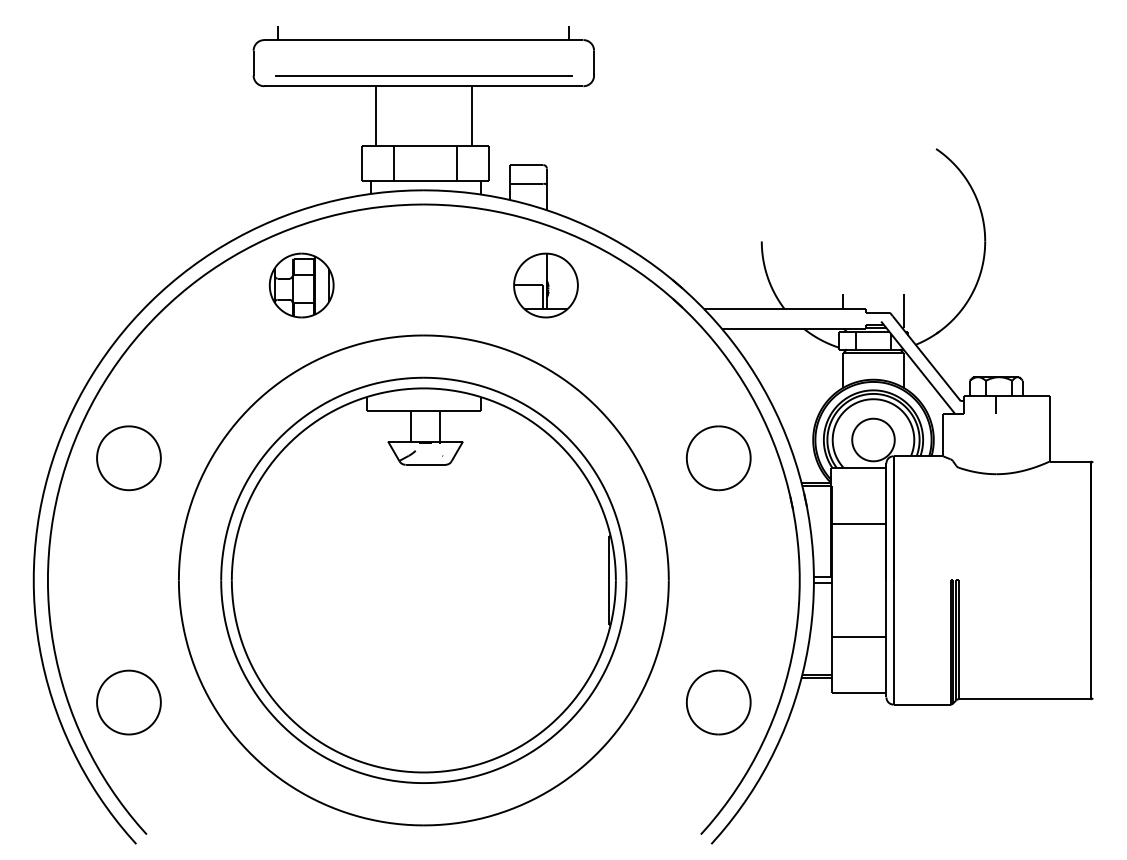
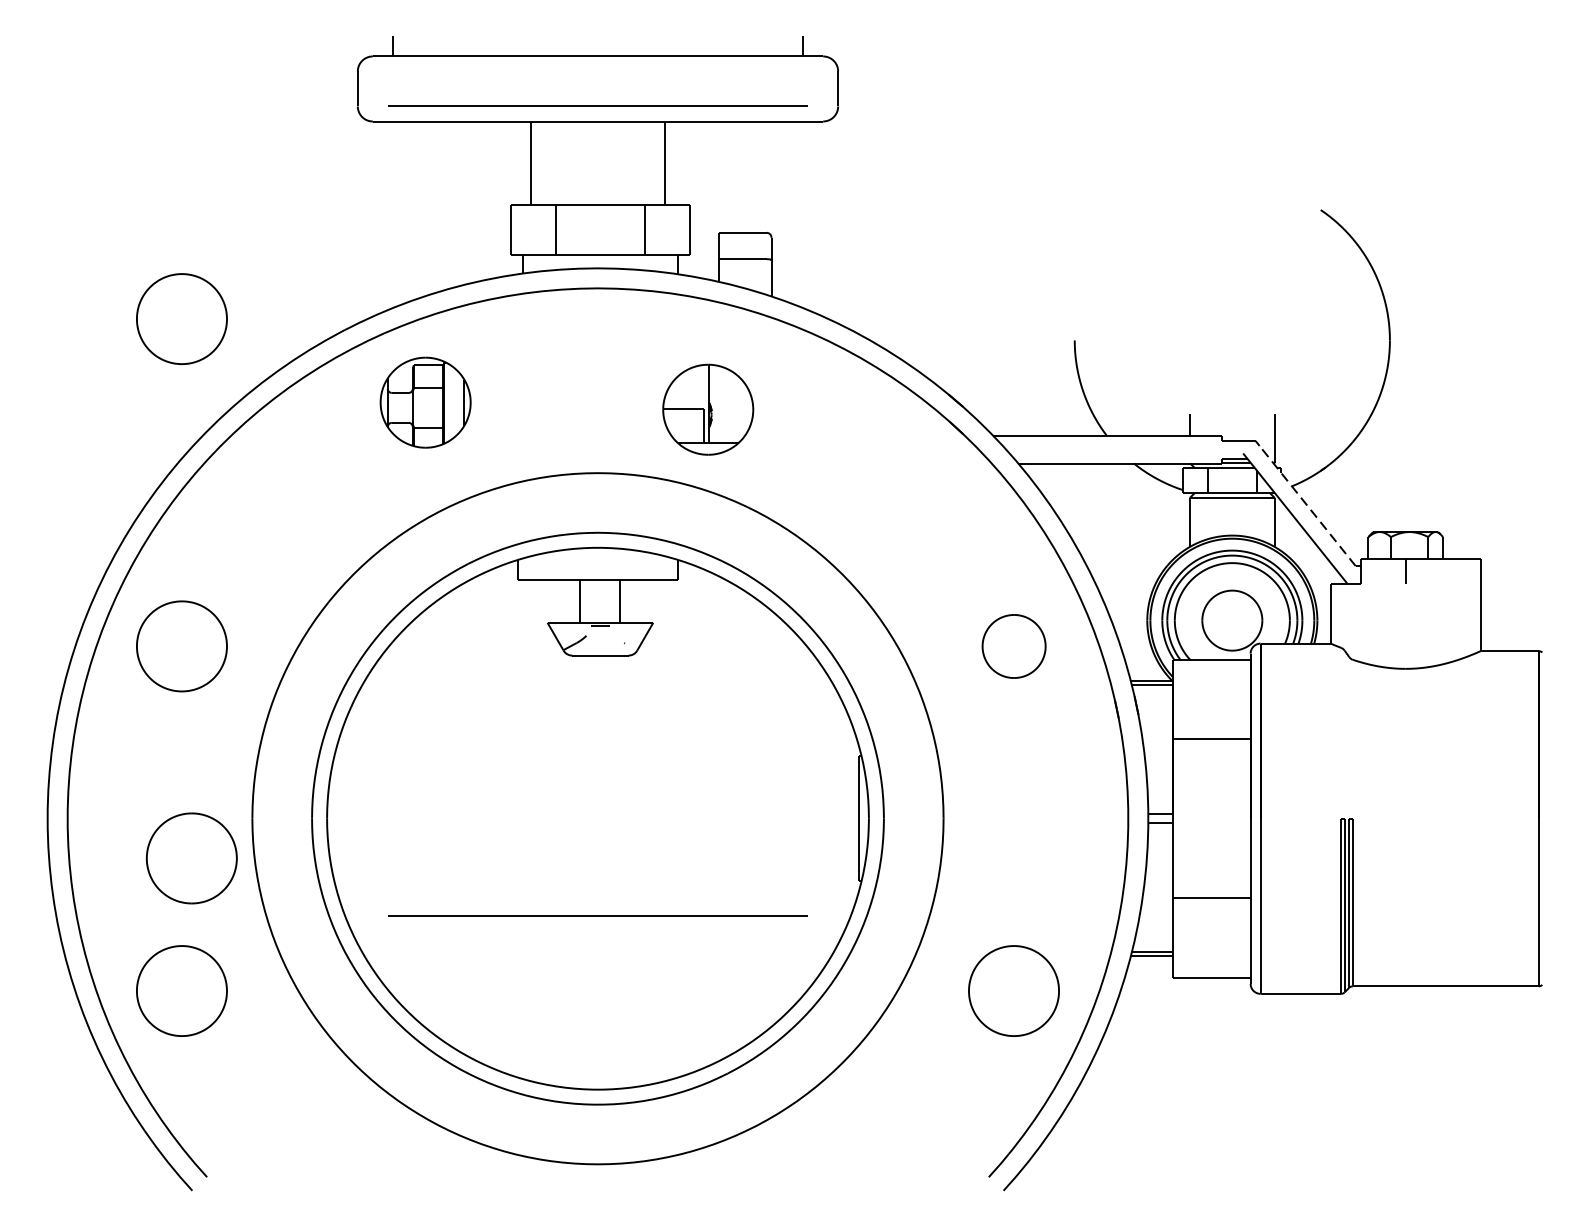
part: (128, 226) -> (181, 319), added
part: (545, 285) -> (707, 409), moved
line: (926, 358) -> (1307, 505), solid -> dashed
part: (718, 458) -> (1013, 646), size x0.7
part: (135, 608) -> (191, 858), added
line: (423, 649) -> (597, 916), added

